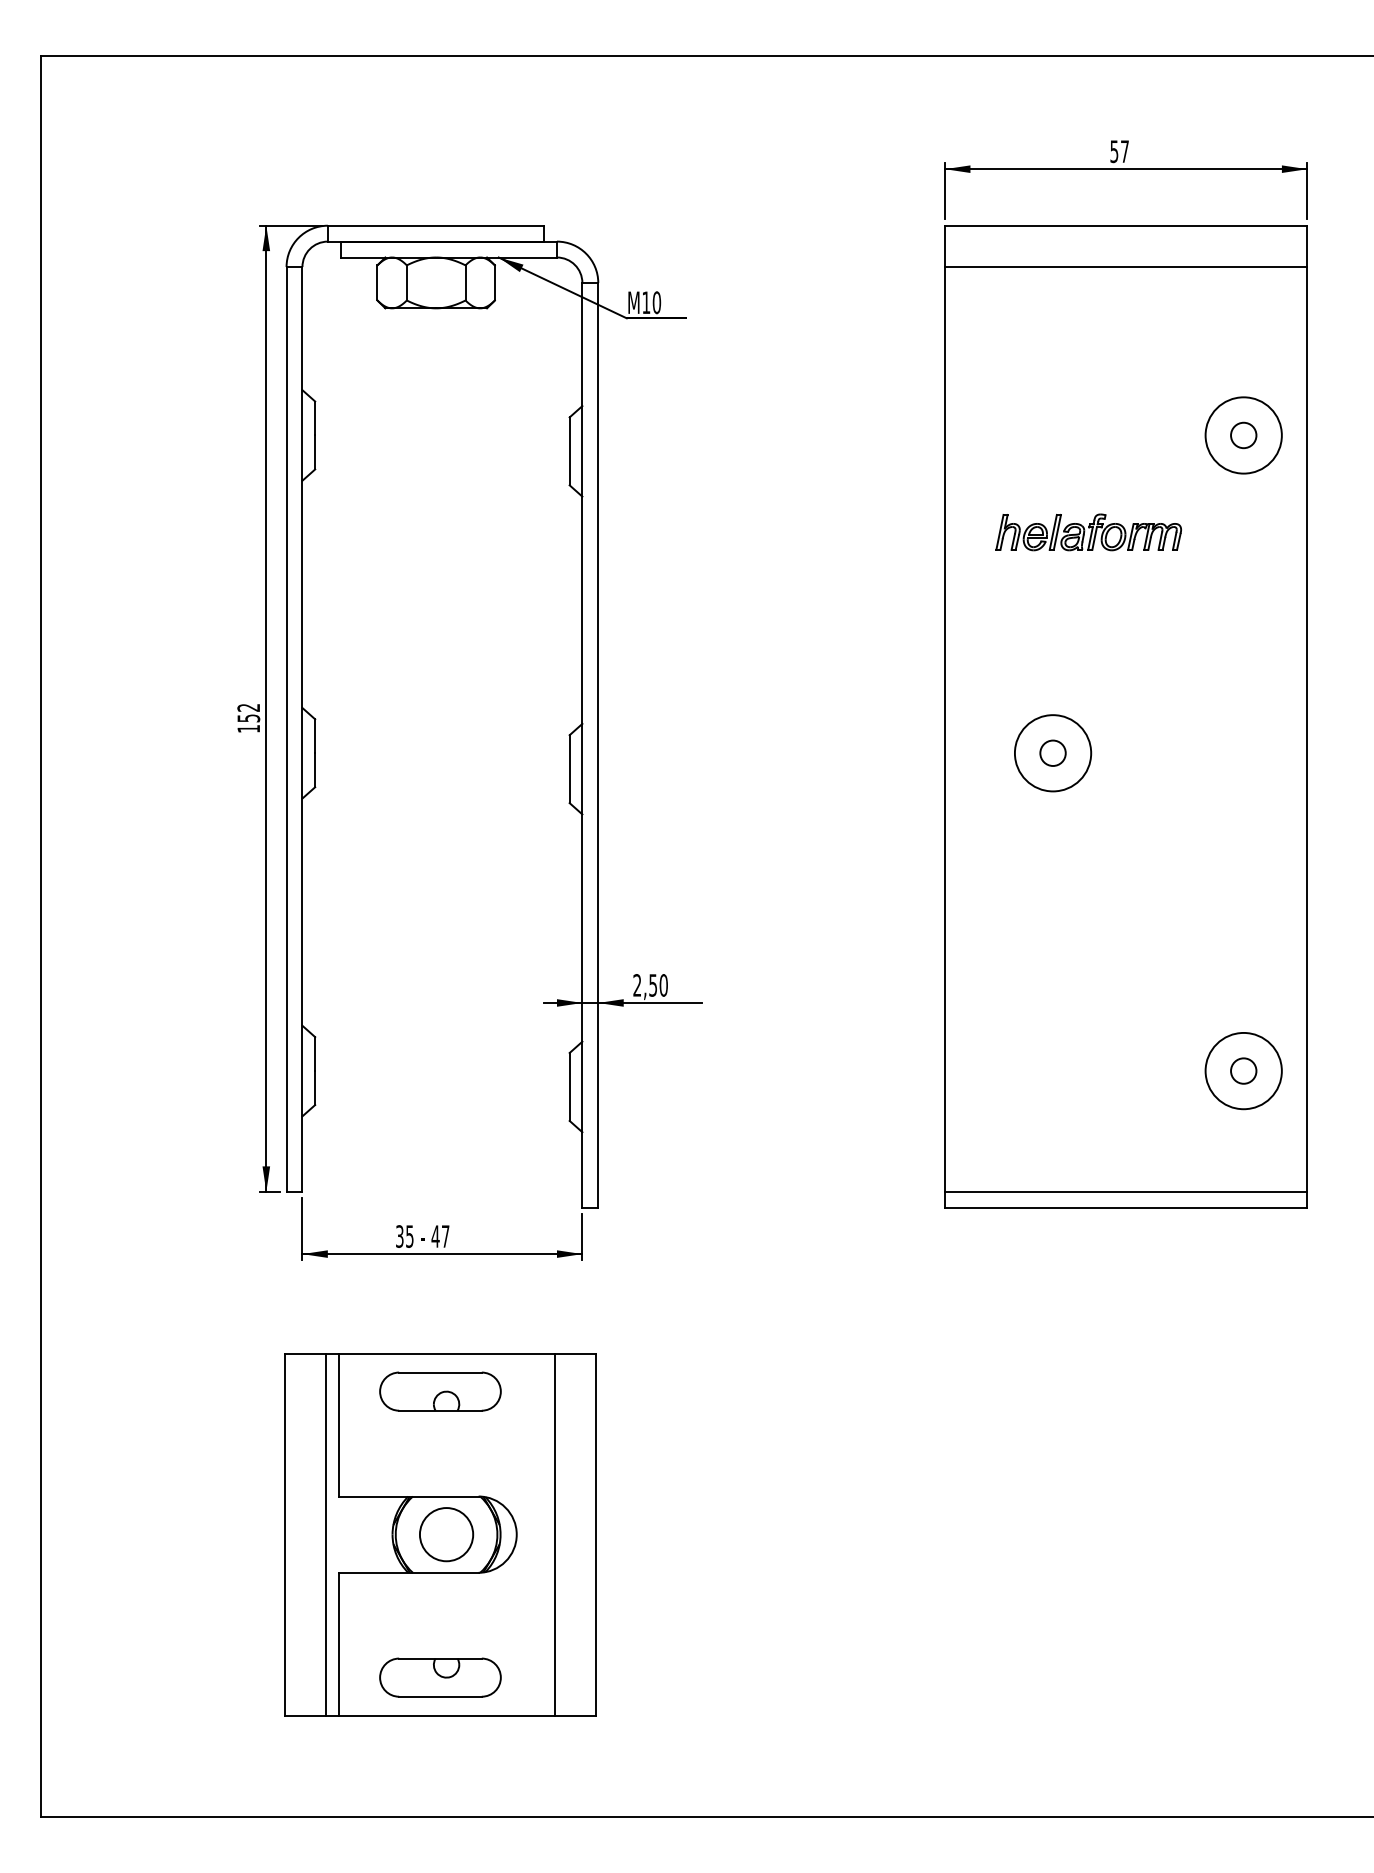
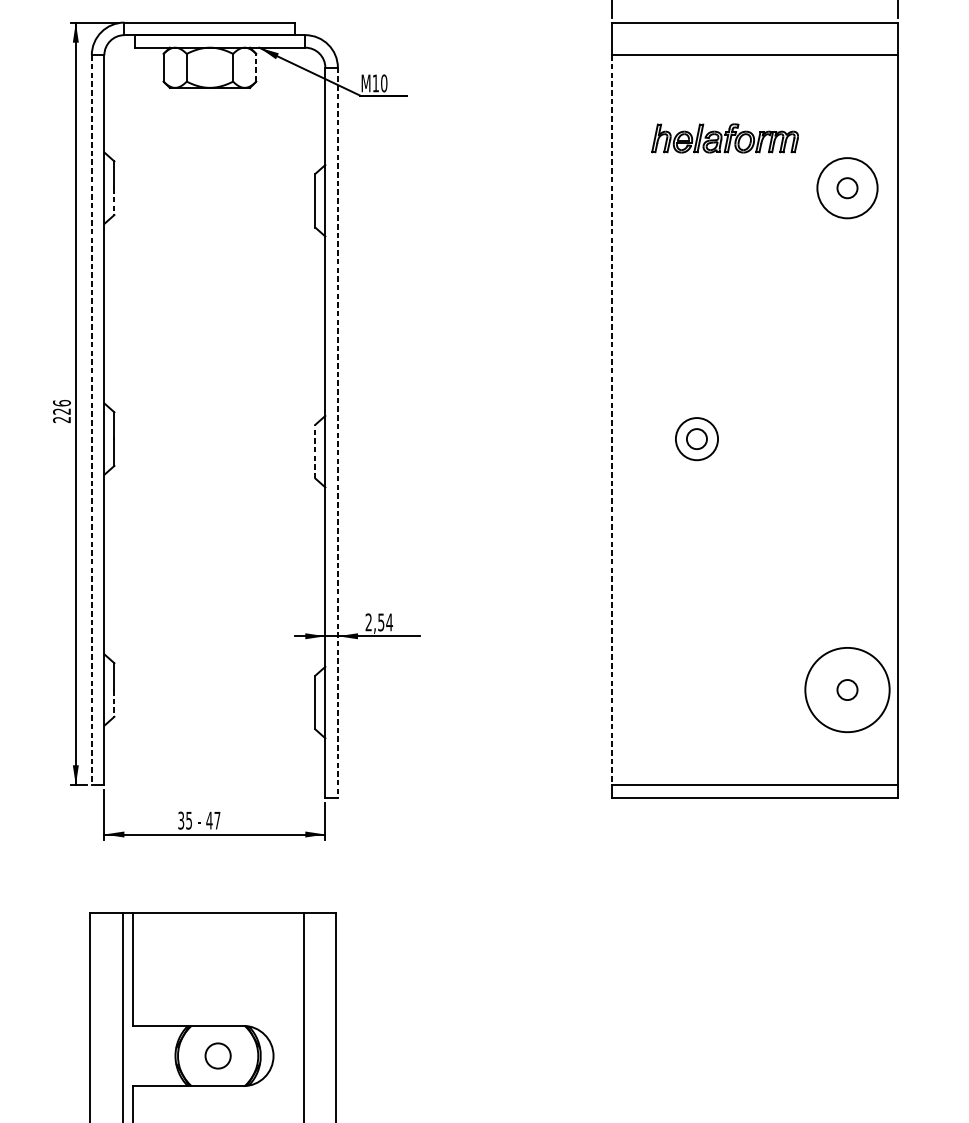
line: (494, 282) -> (255, 67), solid -> dashed
line: (315, 452) -> (114, 201), solid -> dashed
part: (1088, 532) -> (724, 138), moved
text: (248, 717) -> (61, 410), 152 -> 226
line: (286, 729) -> (91, 420), solid -> dashed
line: (945, 729) -> (612, 420), solid -> dashed
line: (598, 745) -> (338, 432), solid -> dashed
circle: (1052, 753) -> (696, 439), size x0.7
line: (569, 769) -> (315, 451), solid -> dashed
text: (663, 985) -> (389, 622), 2,50 -> 2,54
circle: (1243, 1070) -> (847, 689), size x1.4
line: (315, 1088) -> (114, 703), solid -> dashed
part: (440, 1391) -> (213, 943), removed
circle: (446, 1534) -> (218, 1055), size x0.6

